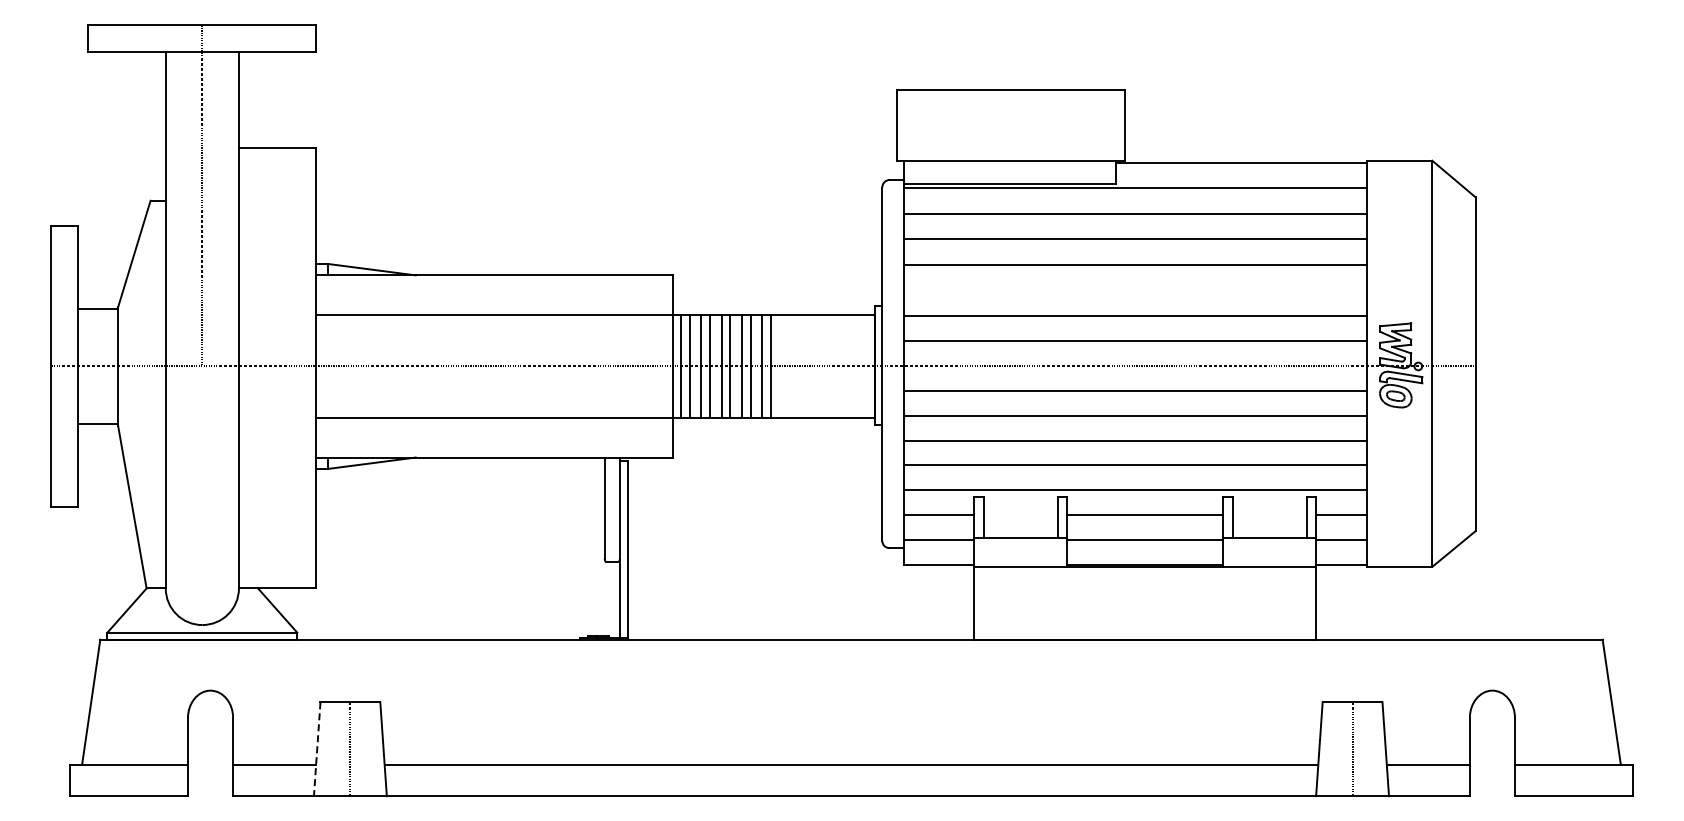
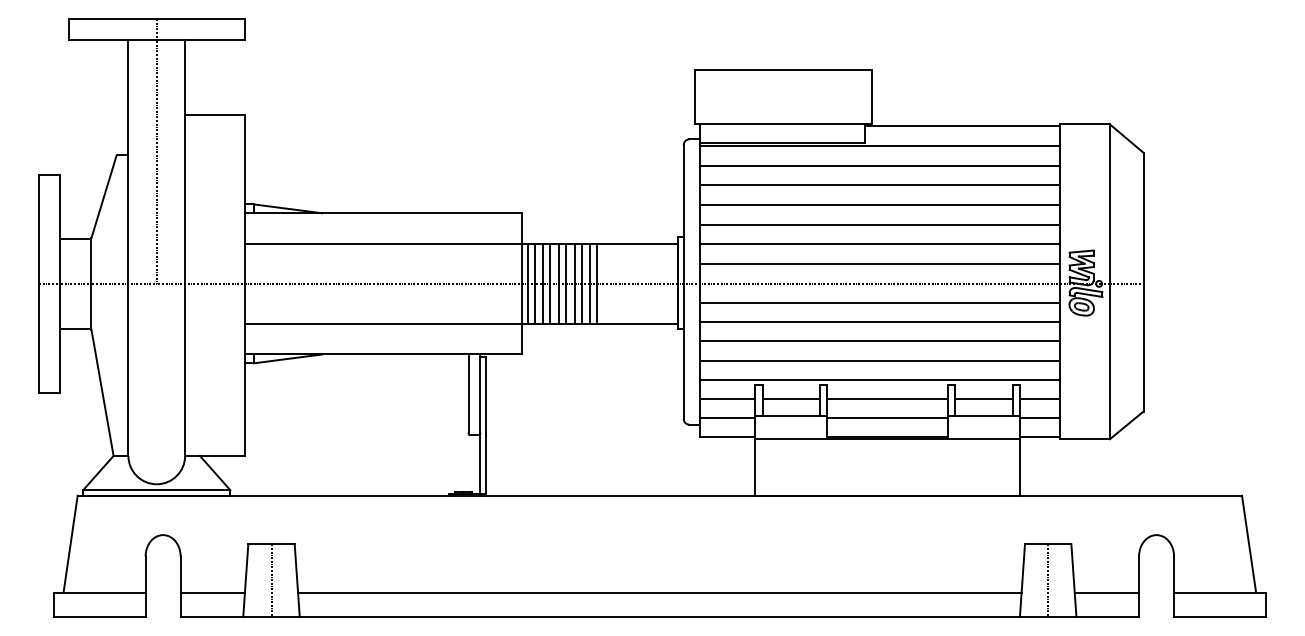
line: (1135, 290) -> (879, 225), added
line: (1020, 515) -> (790, 399), added
line: (1269, 515) -> (983, 399), added
line: (317, 749) -> (246, 580), dashed -> solid

